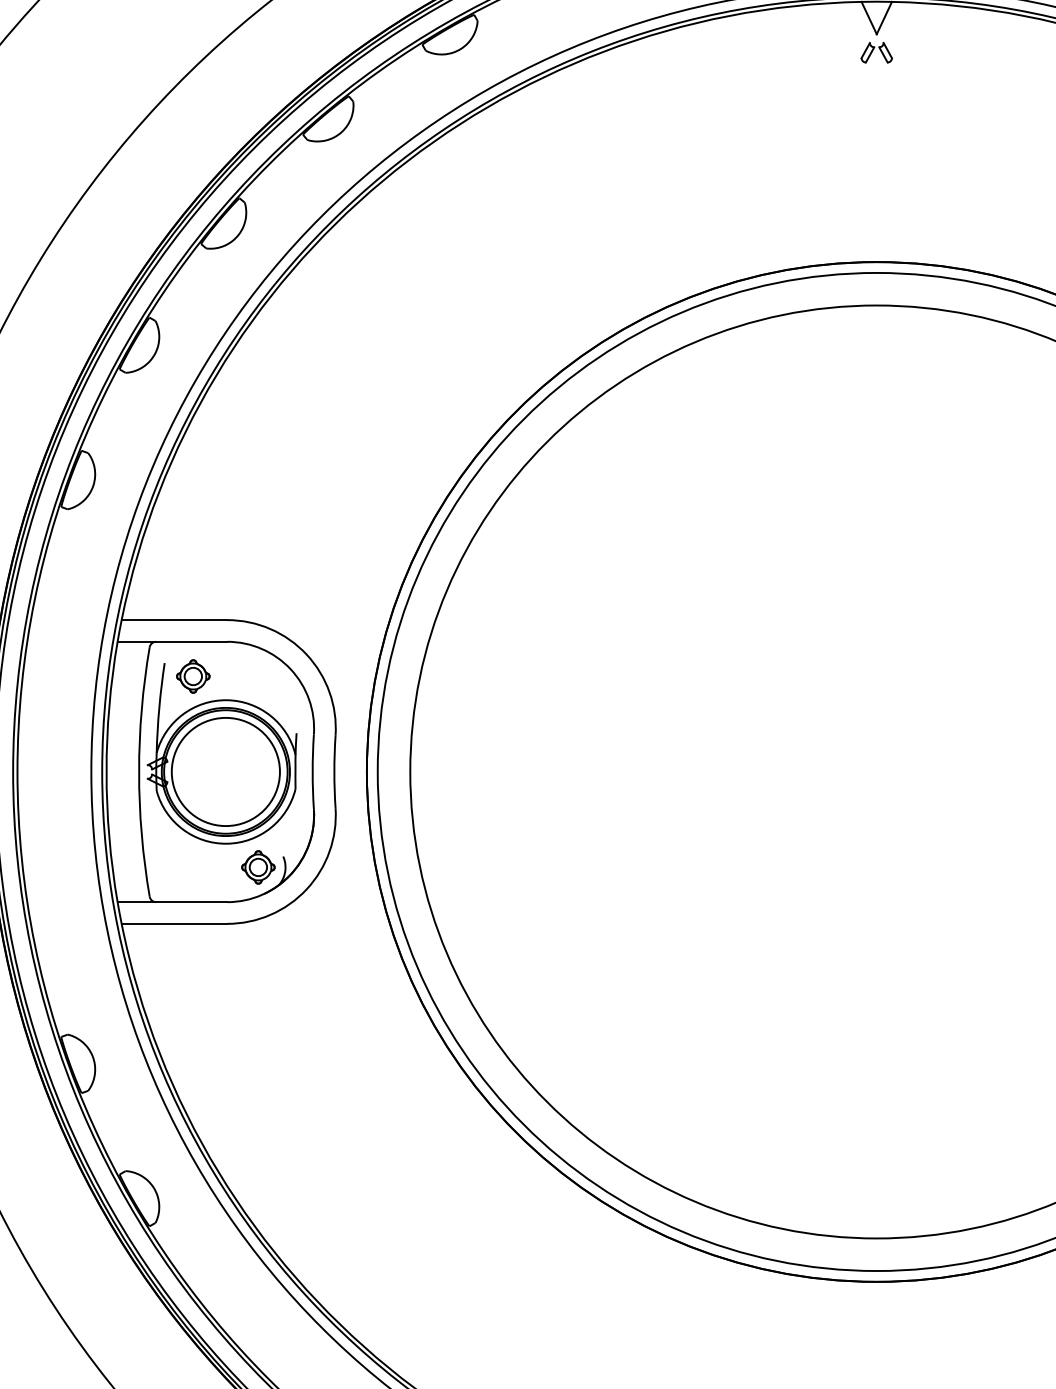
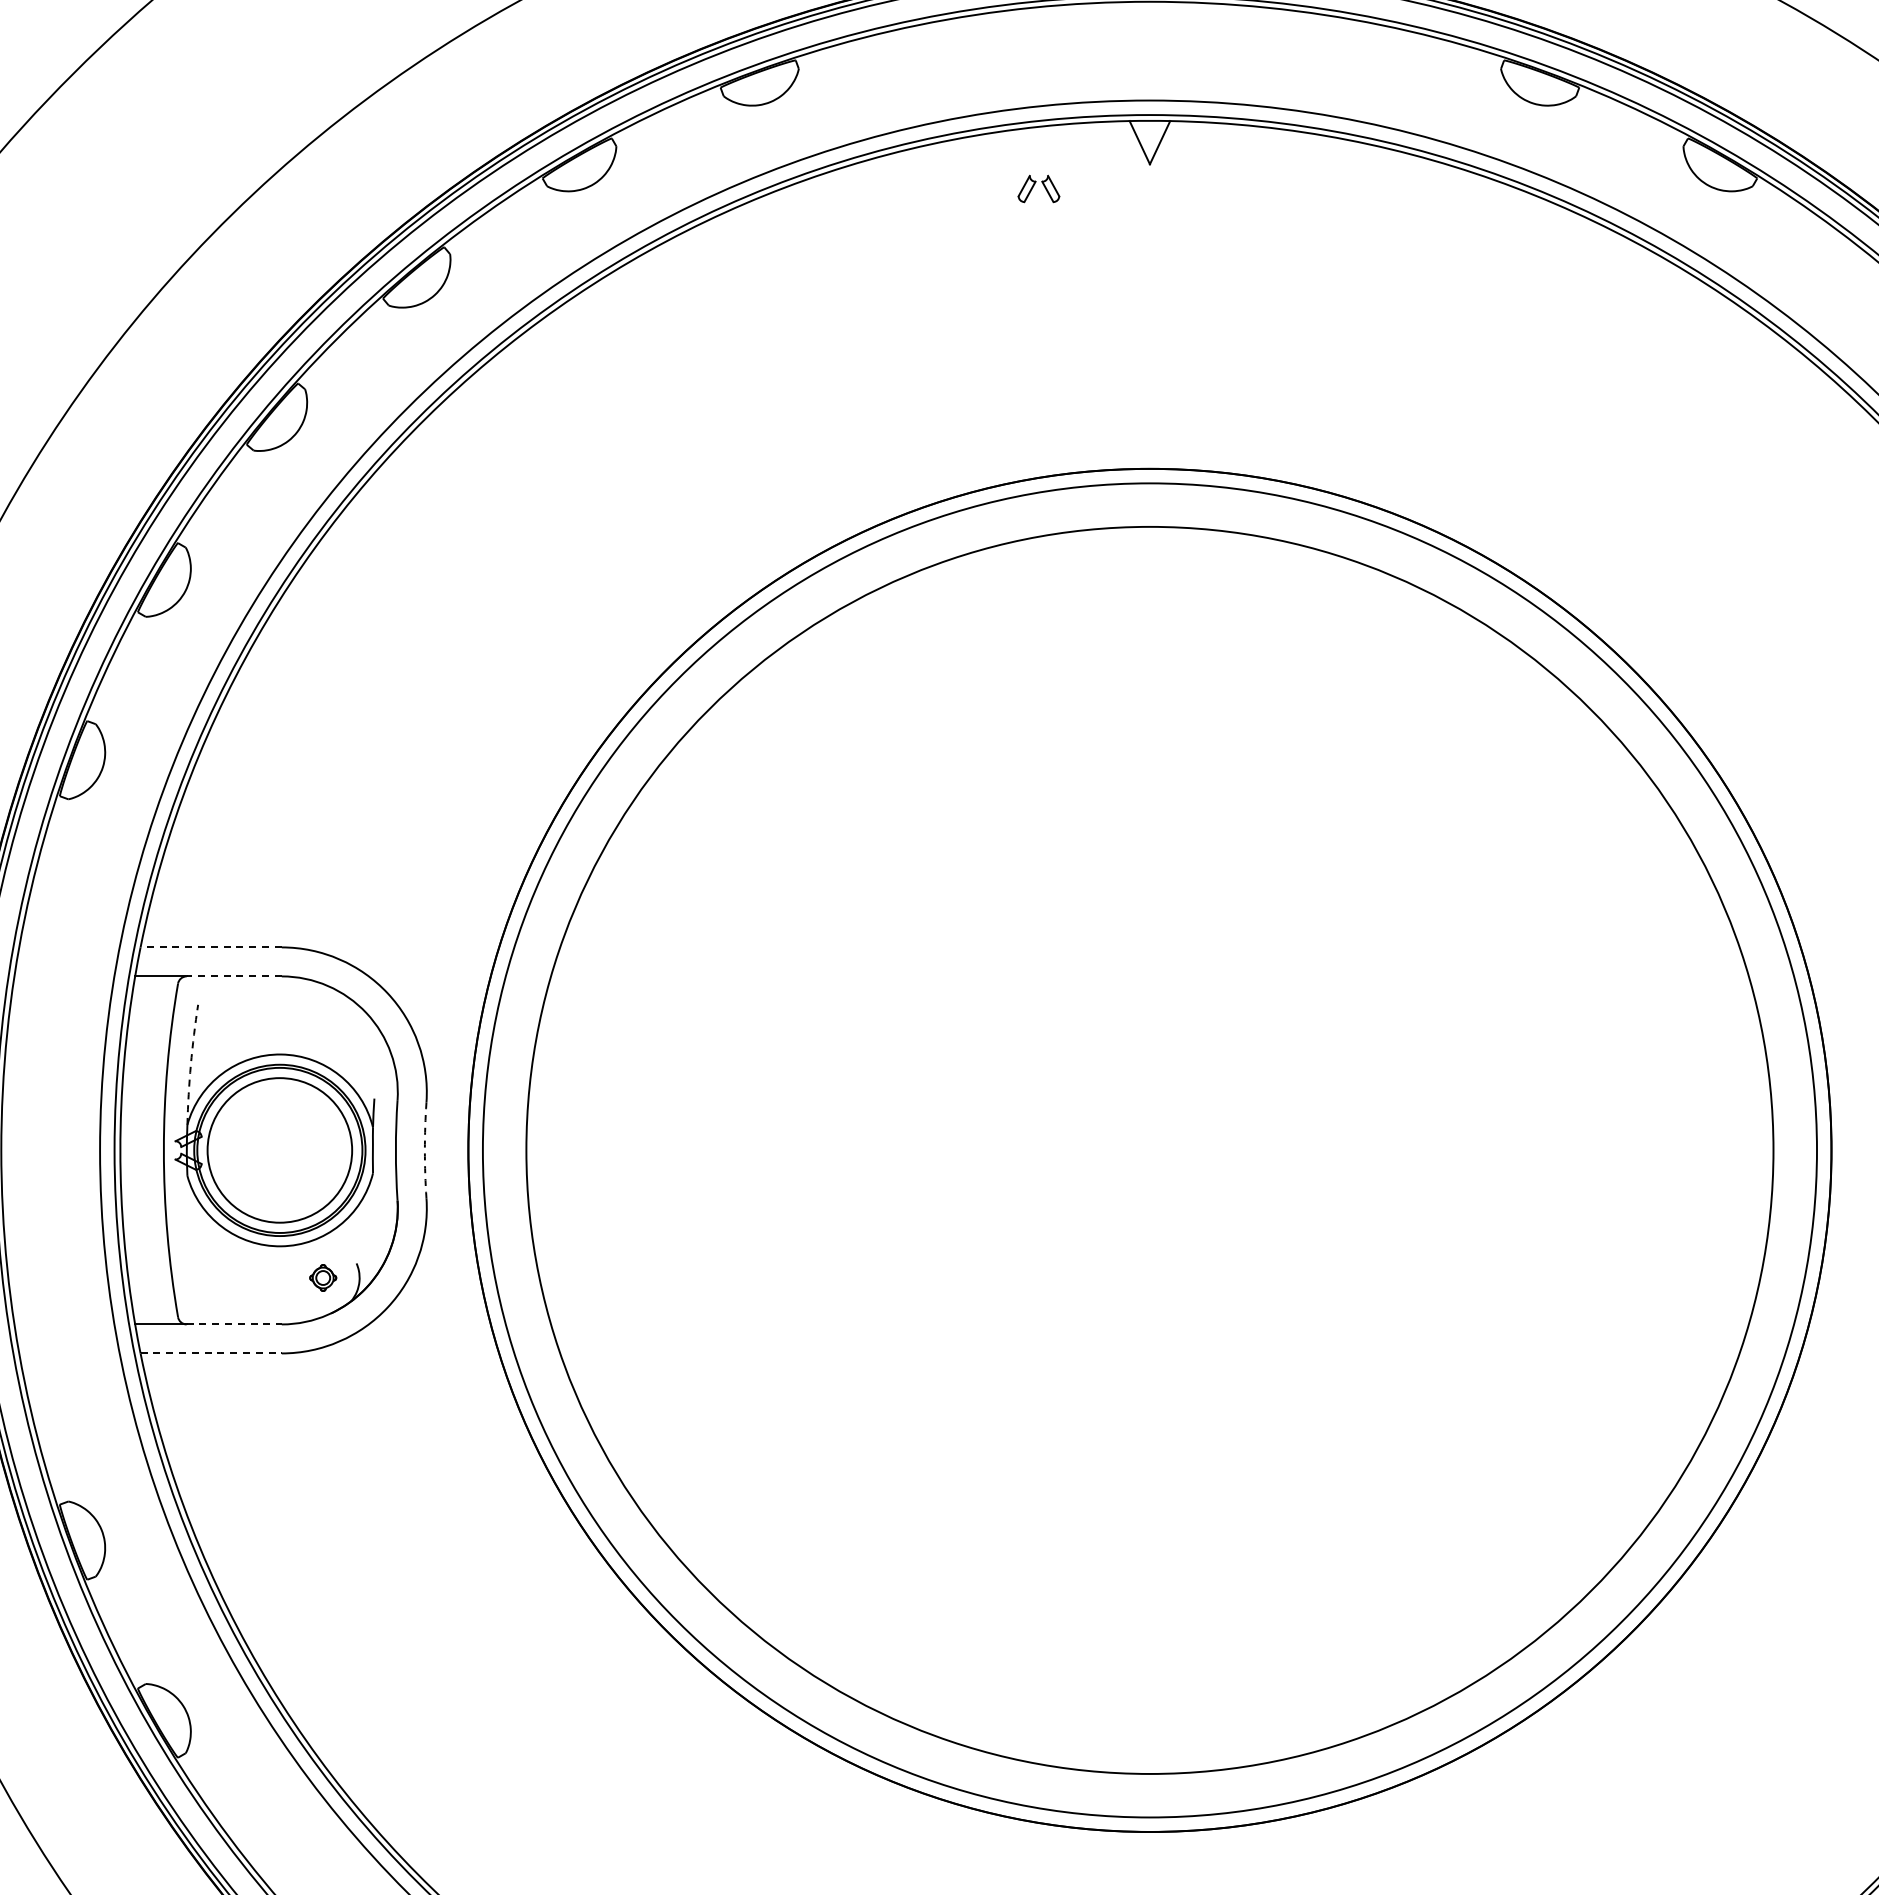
part: (876, 52) -> (1038, 188), moved
line: (174, 620) -> (211, 947), solid -> dashed
line: (191, 641) -> (234, 976), solid -> dashed
part: (192, 676) -> (235, 1022), removed
arc: (159, 707) -> (190, 1064), solid -> dashed
arc: (334, 772) -> (424, 1150), solid -> dashed
part: (257, 867) -> (322, 1277), size x0.6
line: (191, 902) -> (234, 1324), solid -> dashed
line: (174, 923) -> (211, 1353), solid -> dashed

